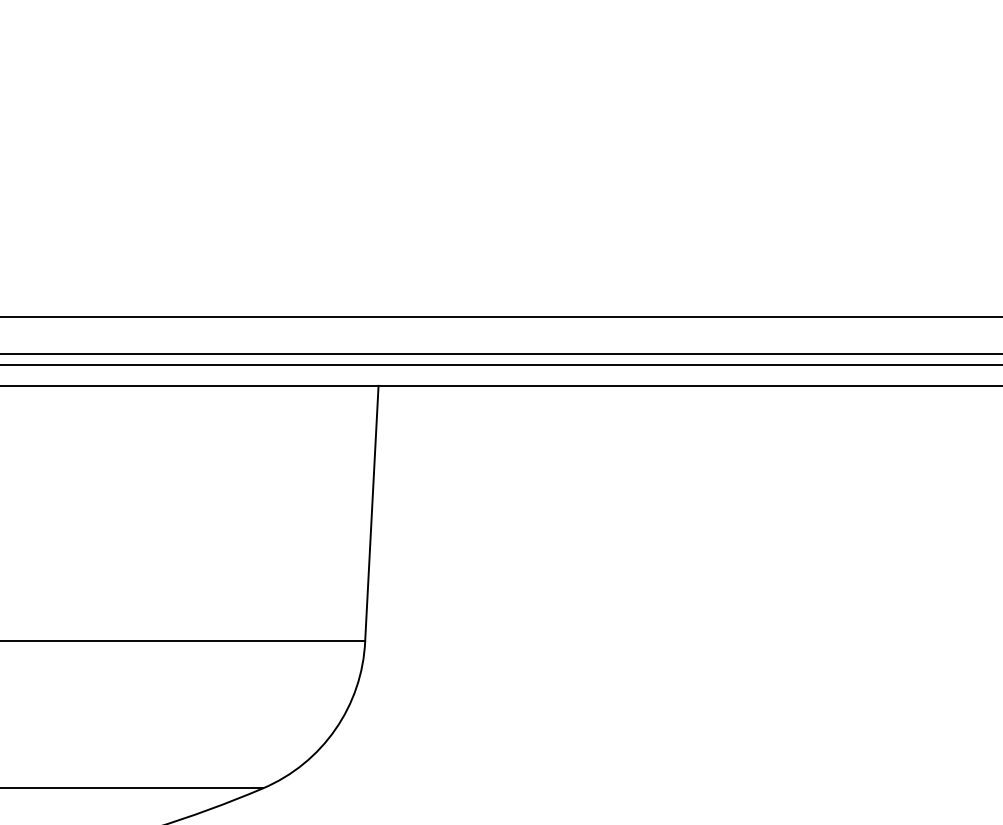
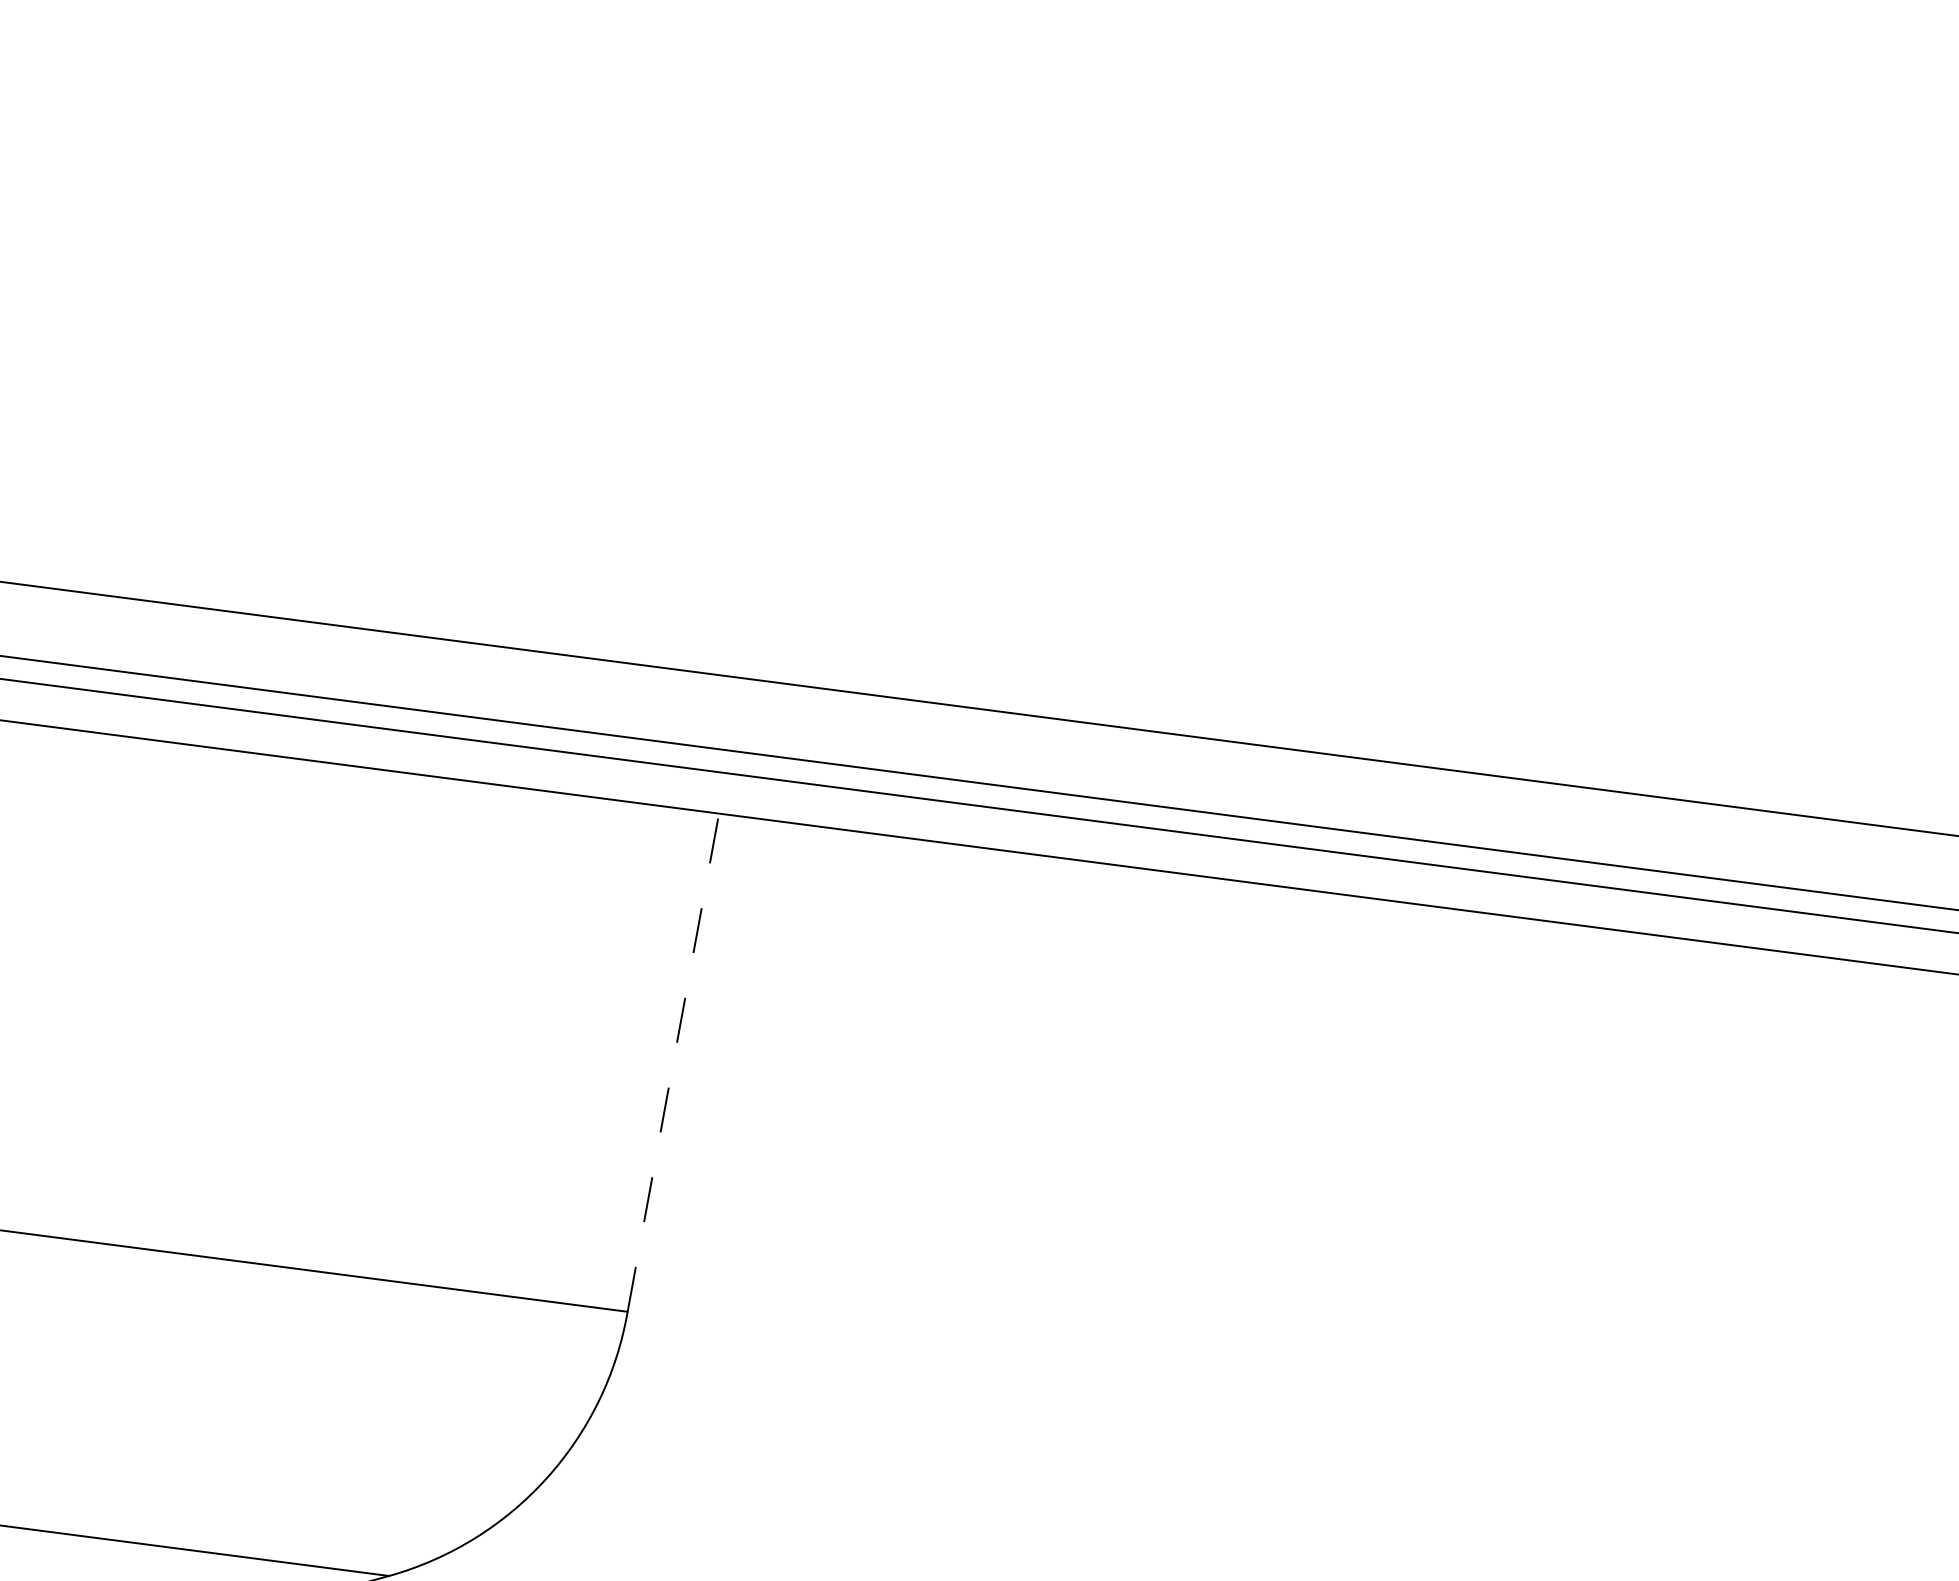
line: (371, 513) -> (672, 1062), solid -> dashed

